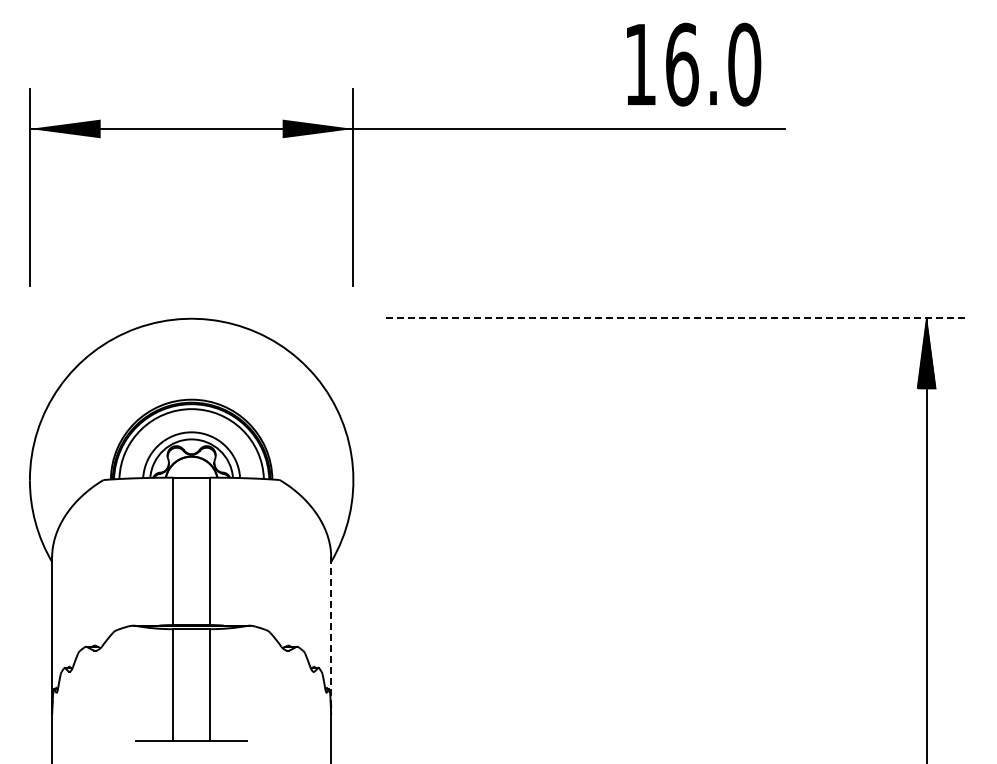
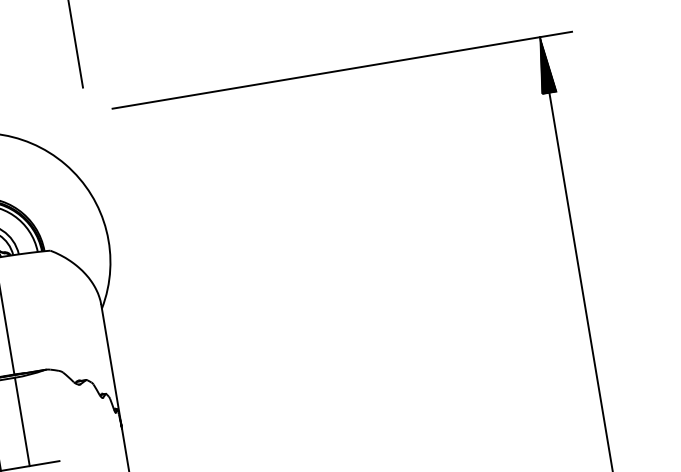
line: (676, 318) -> (342, 70), dashed -> solid
line: (331, 633) -> (111, 365), dashed -> solid

